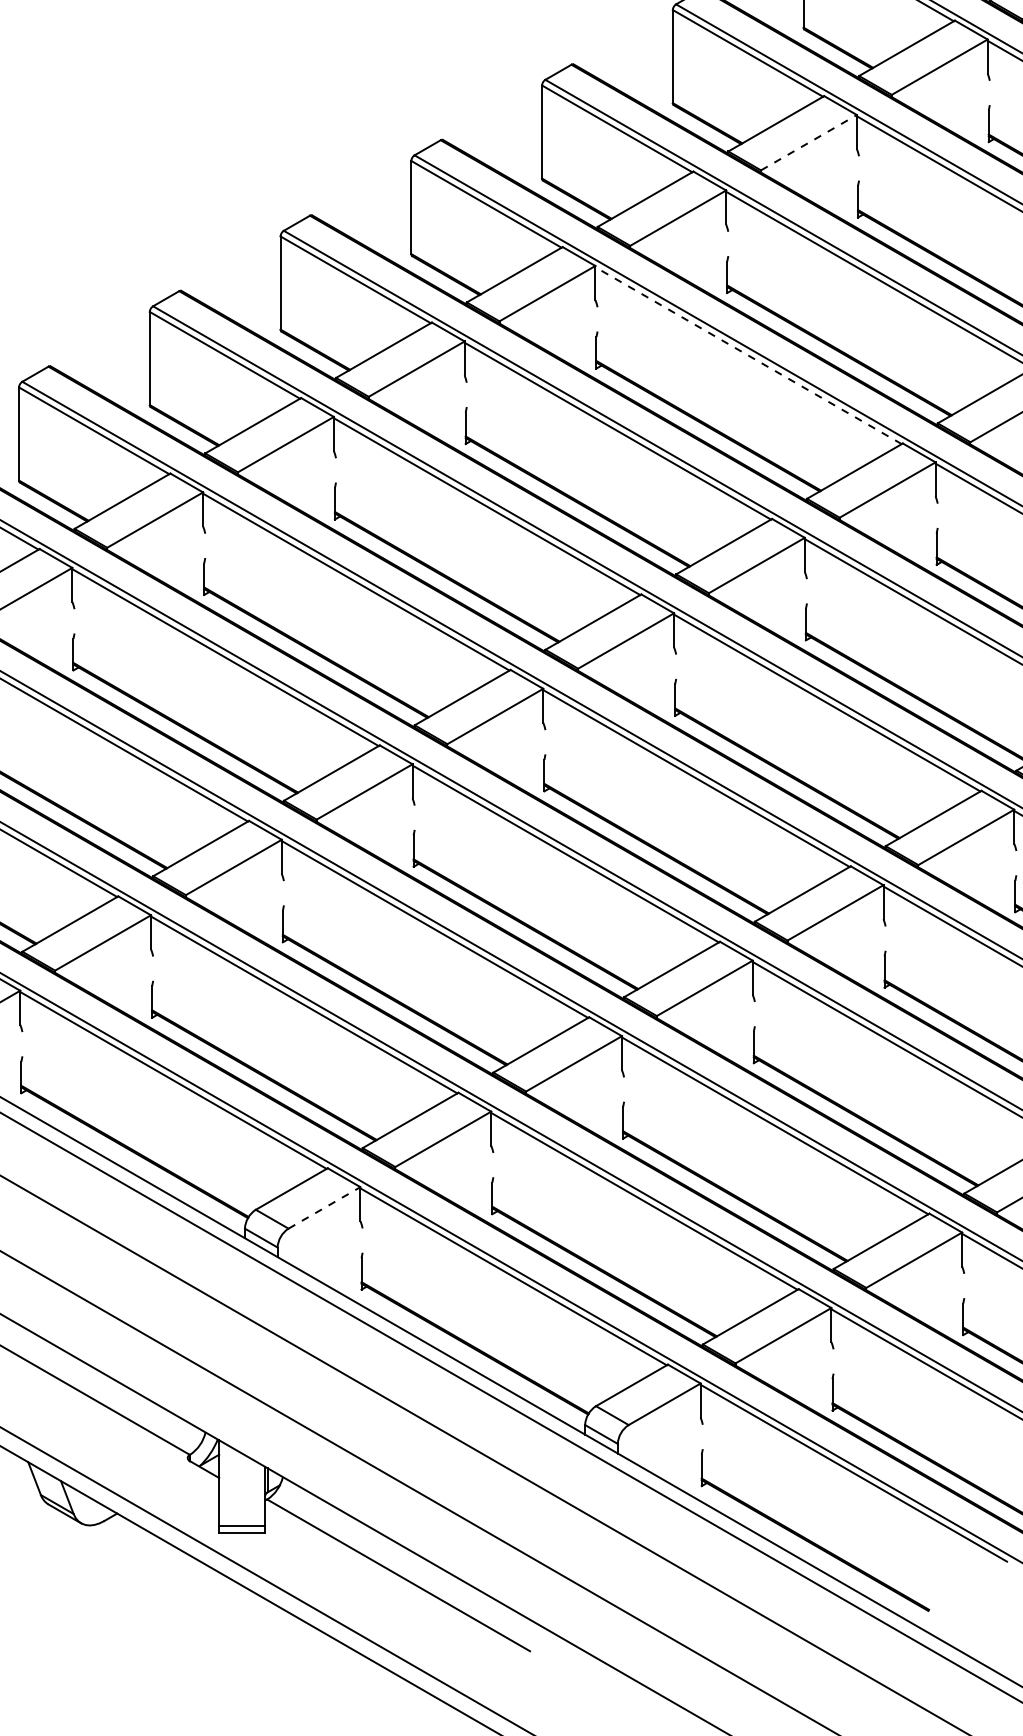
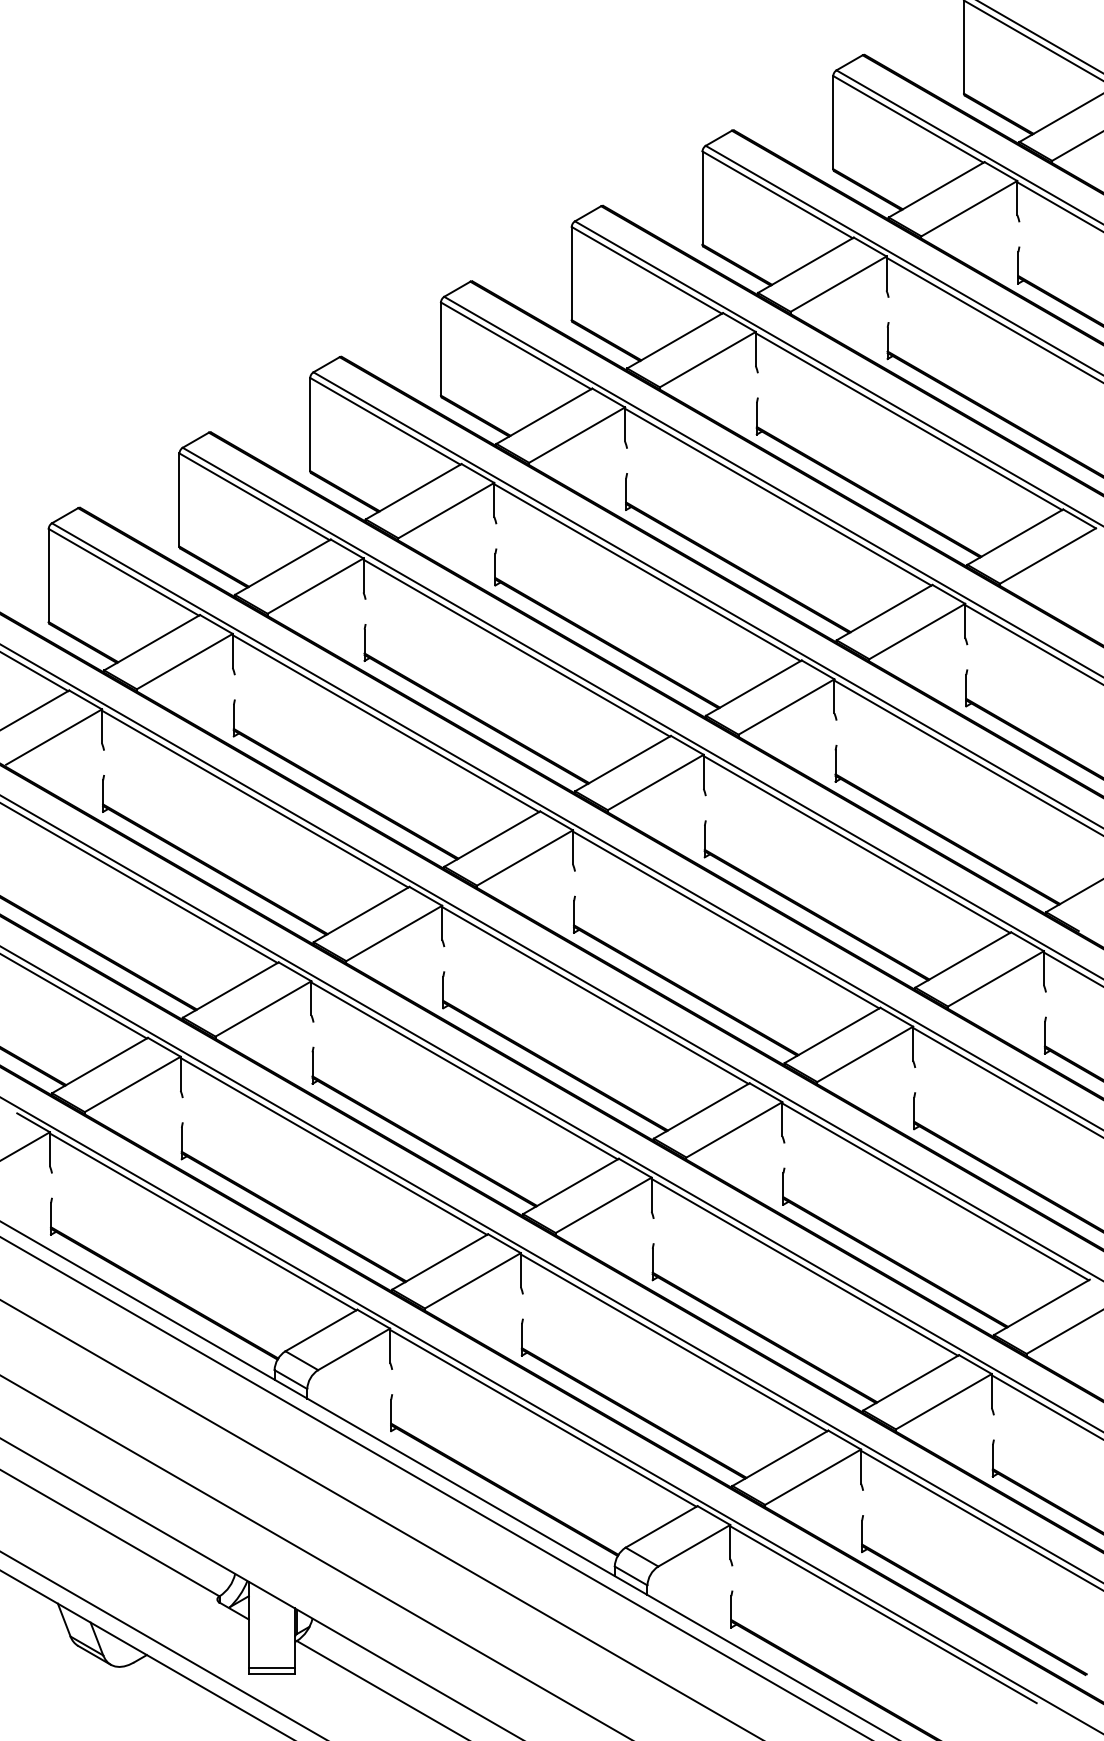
line: (809, 142) -> (839, 283), dashed -> solid
line: (748, 356) -> (778, 497), dashed -> solid
line: (324, 1208) -> (354, 1349), dashed -> solid

